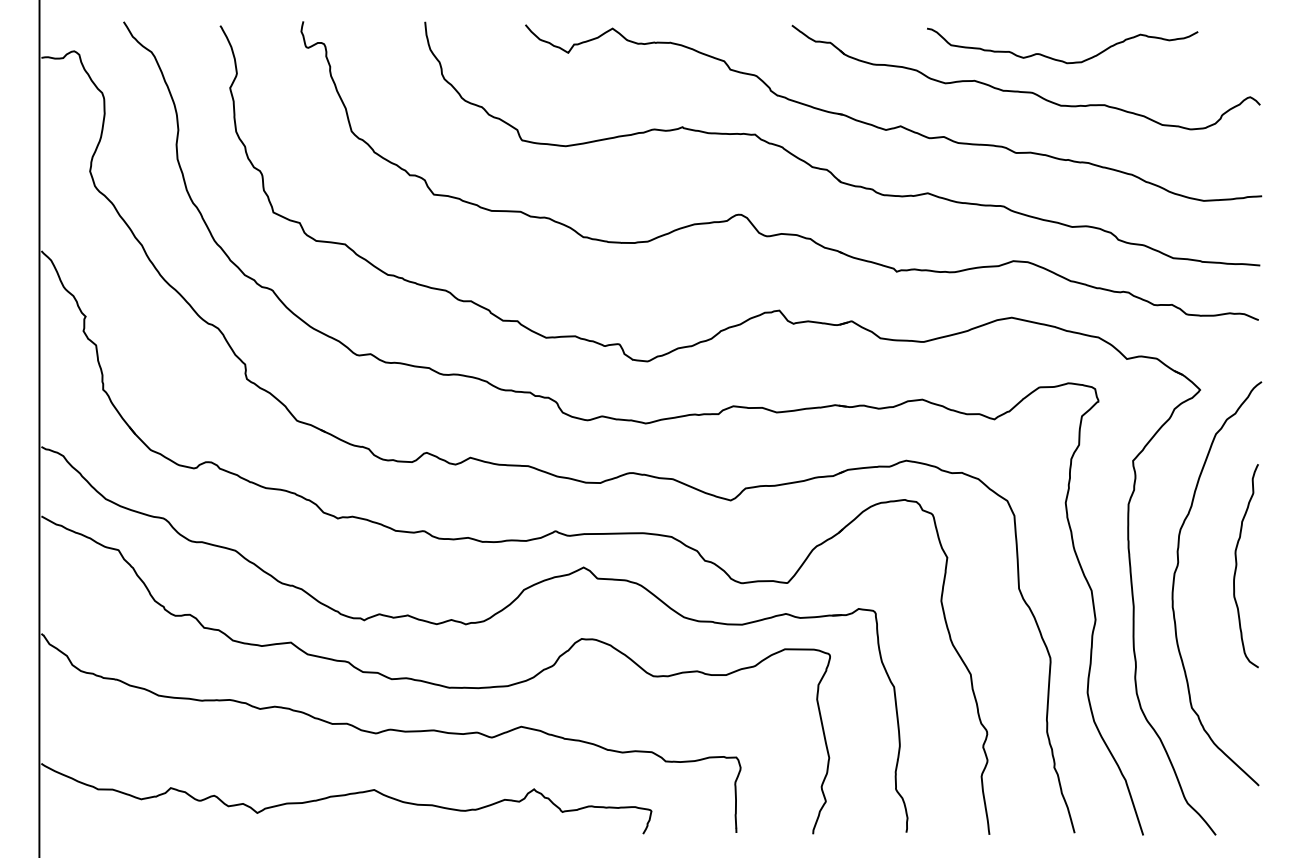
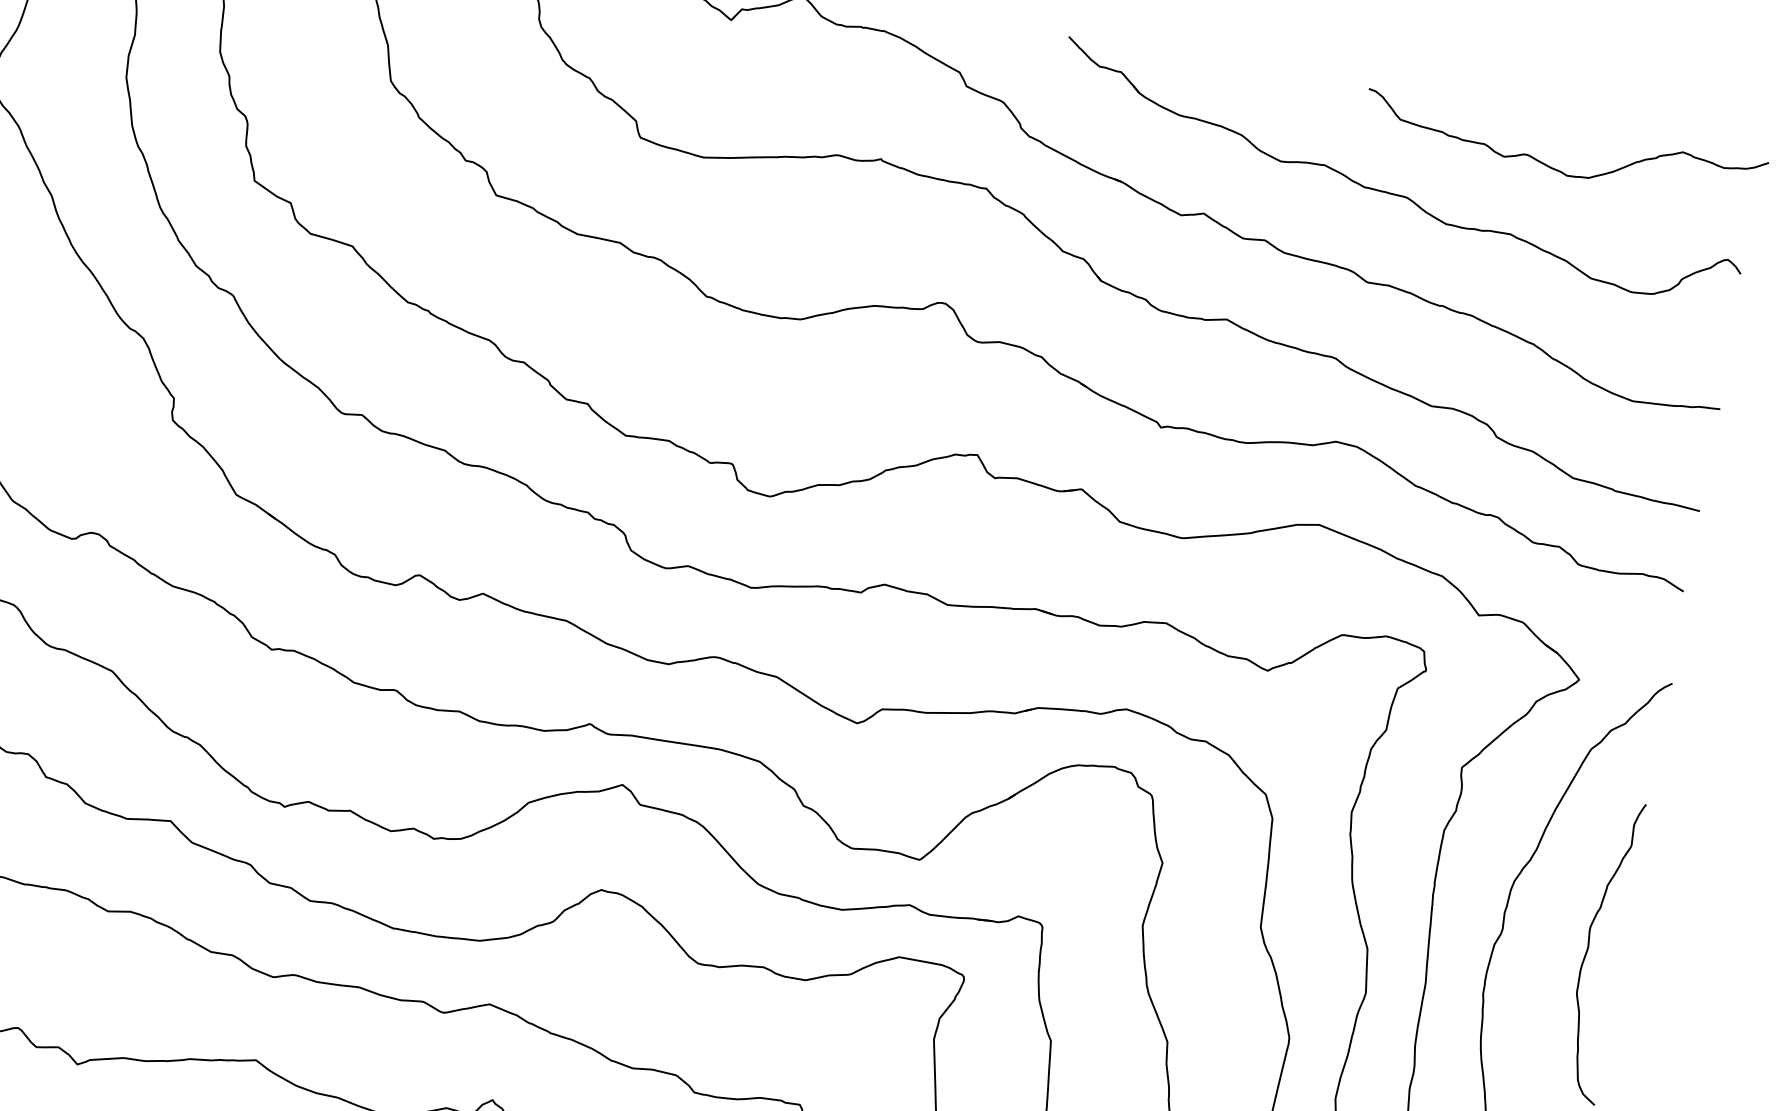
curve: (1059, 59) -> (1556, 168), moved

